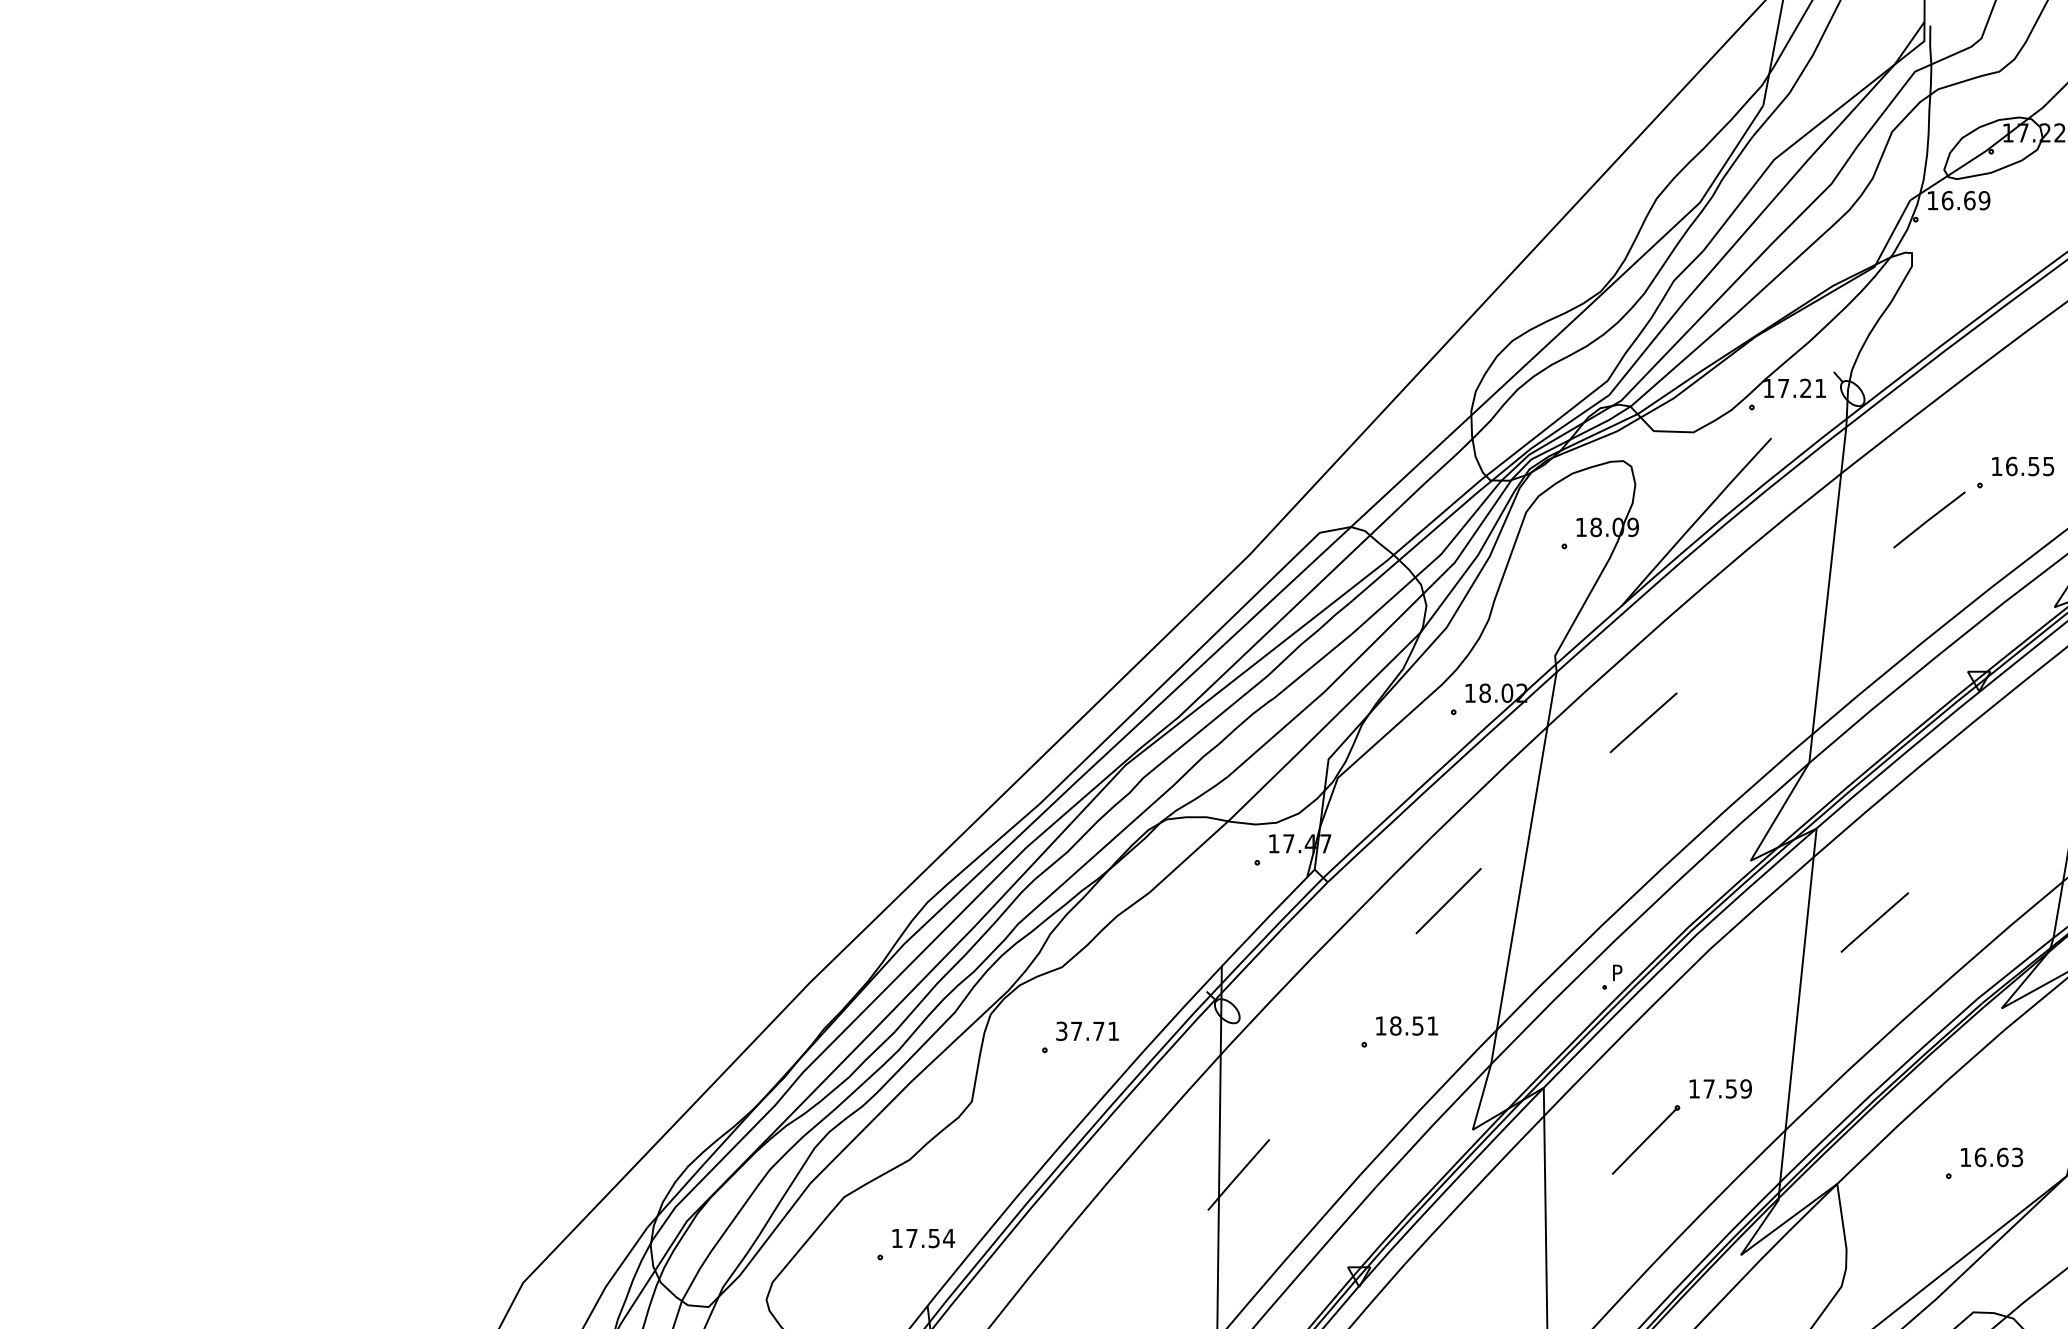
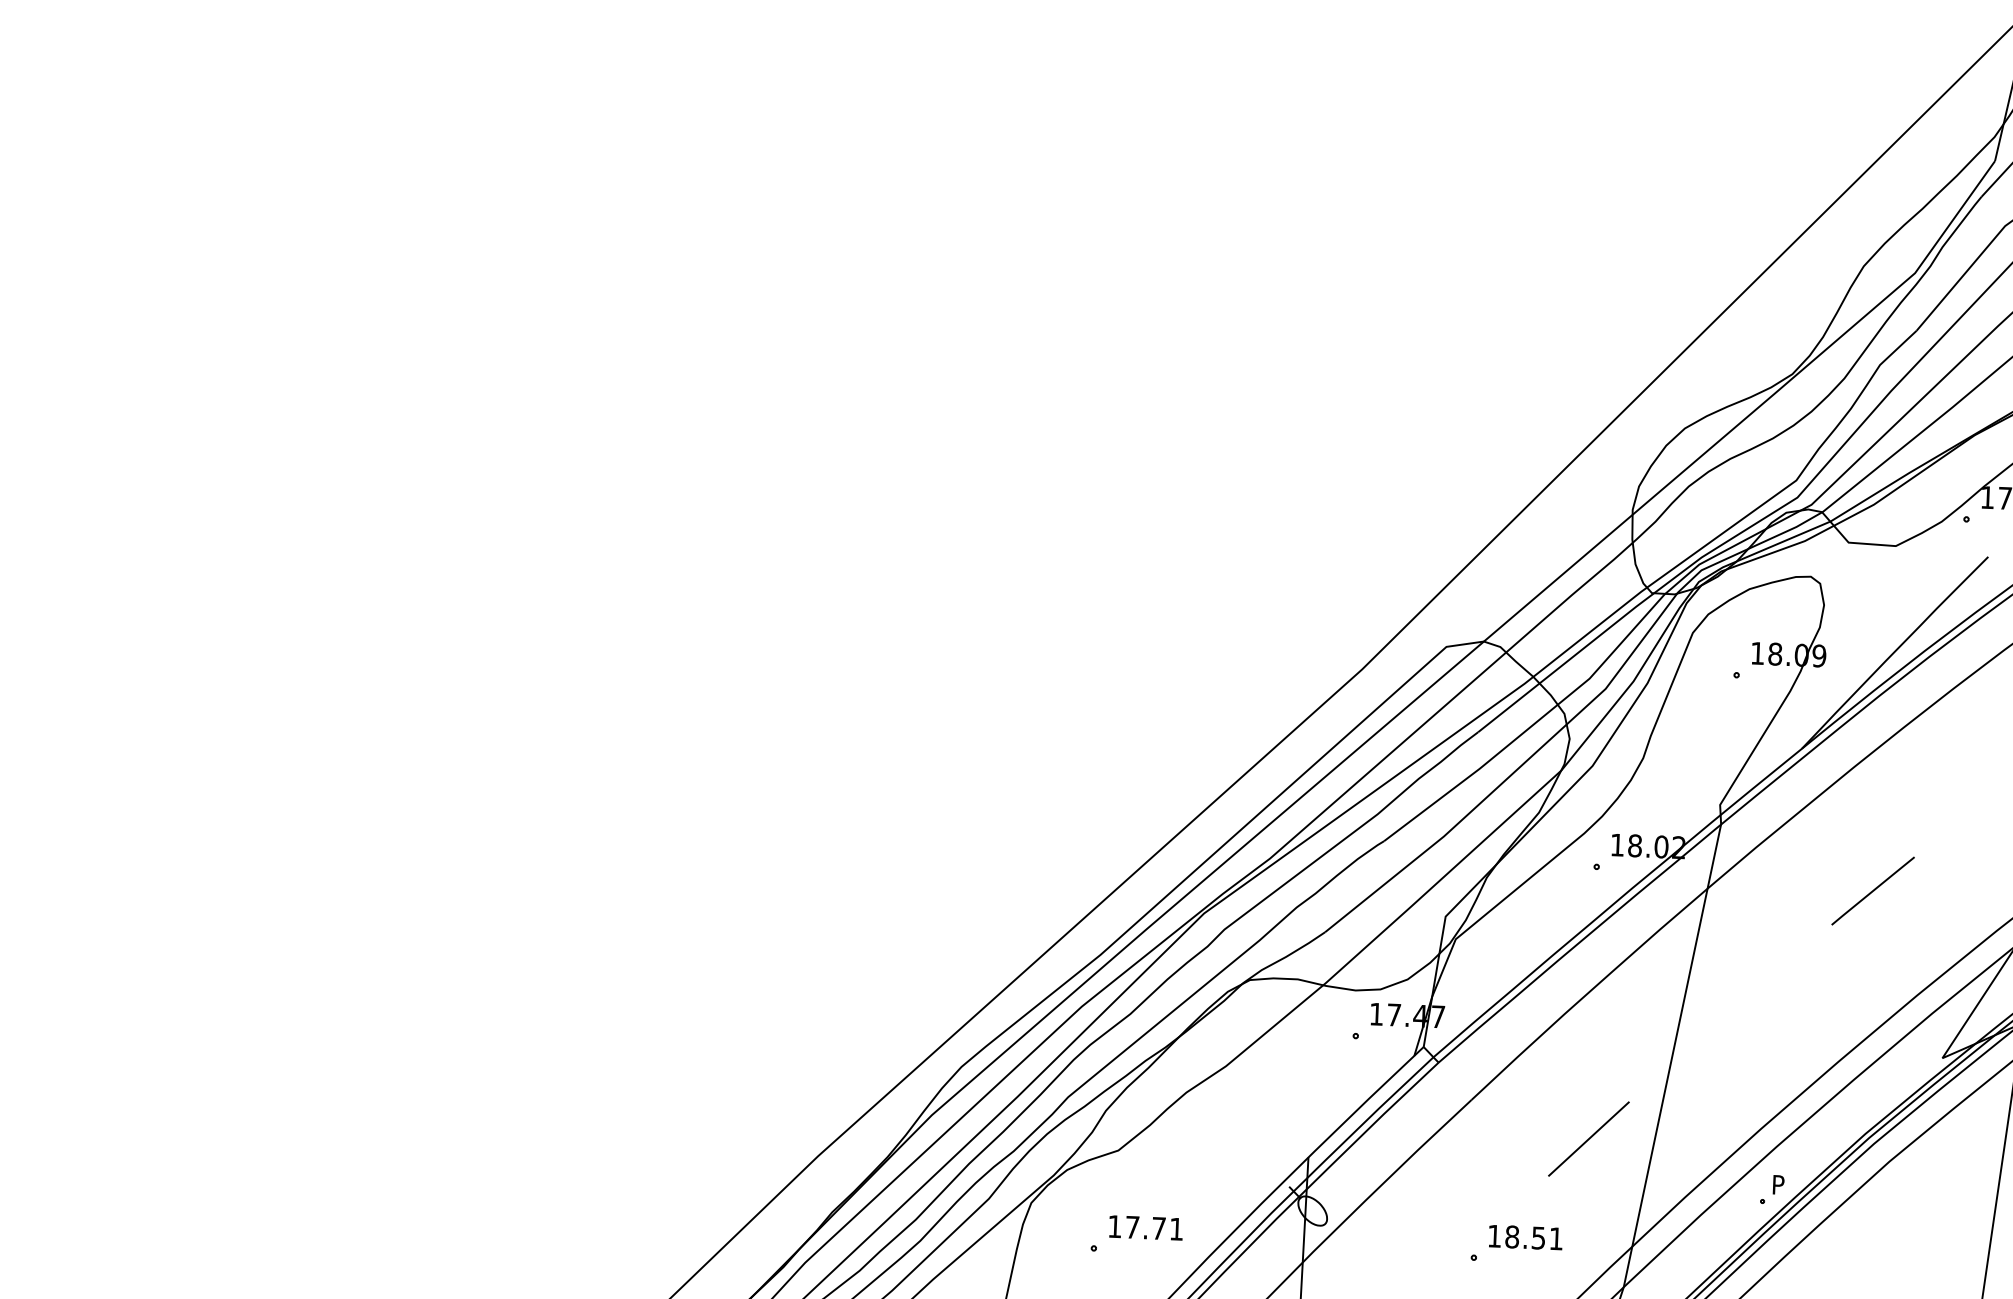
line: (1643, 722) -> (1873, 890), moved
line: (1448, 901) -> (1588, 1139), moved
text: (1061, 1031) -> (1114, 1226), 37.71 -> 17.71

